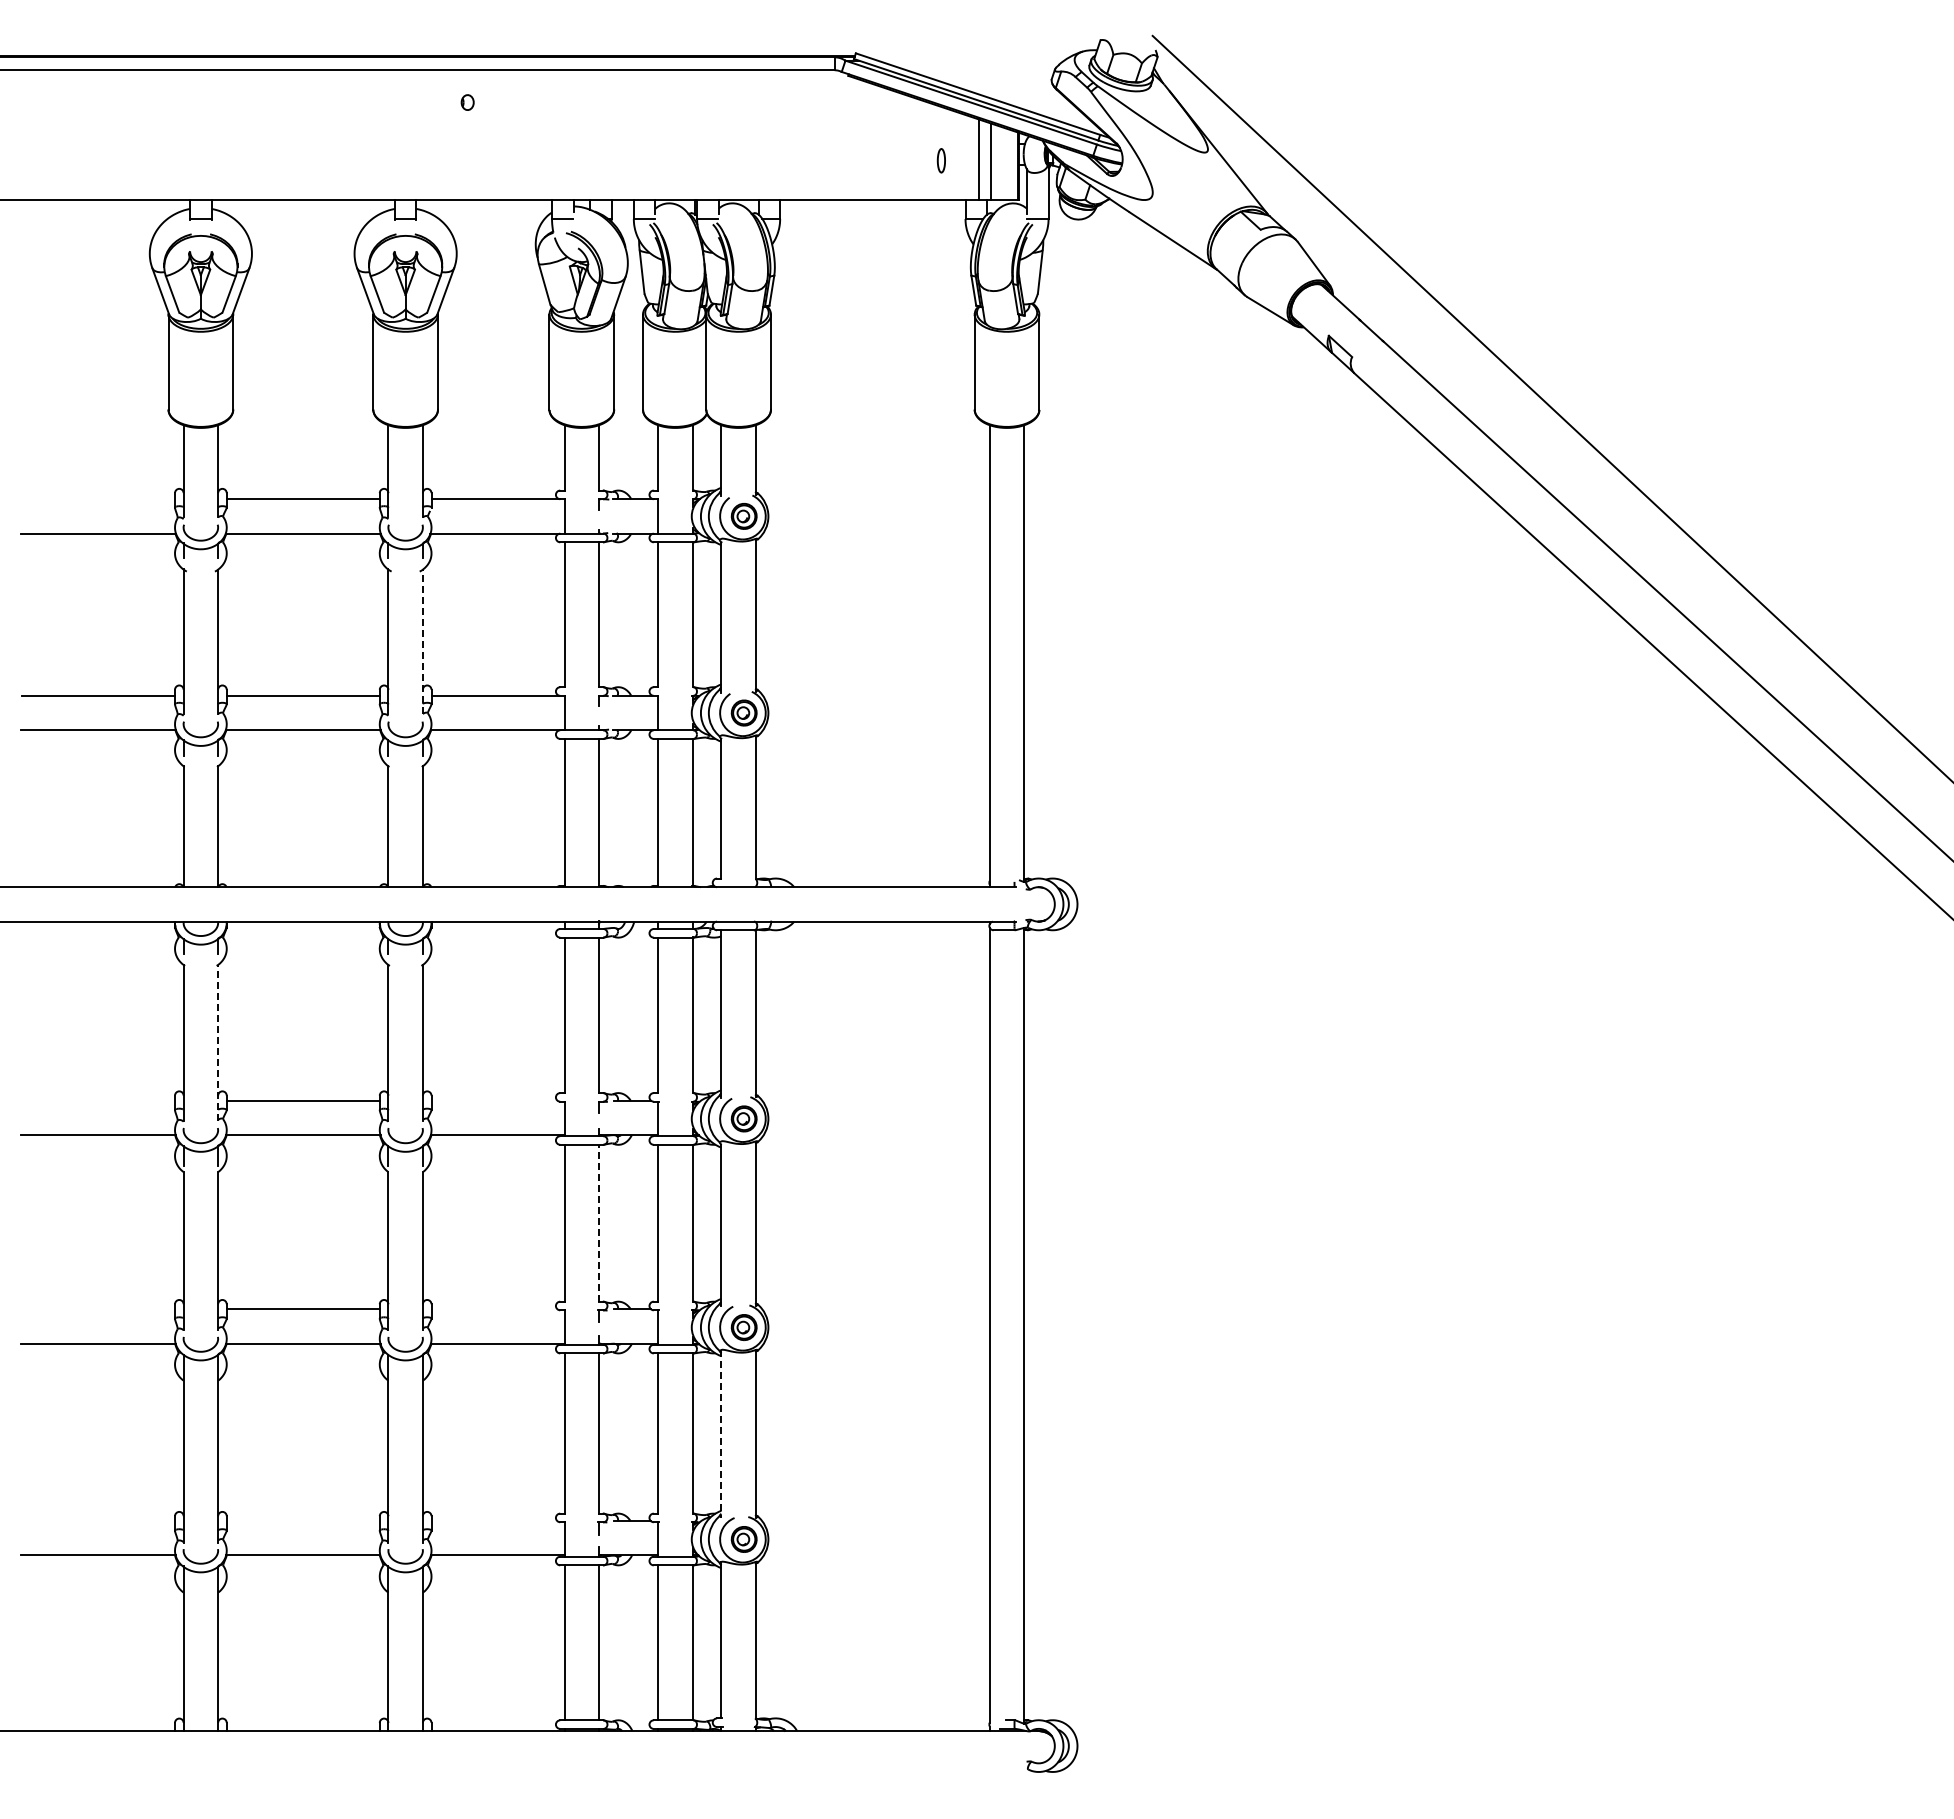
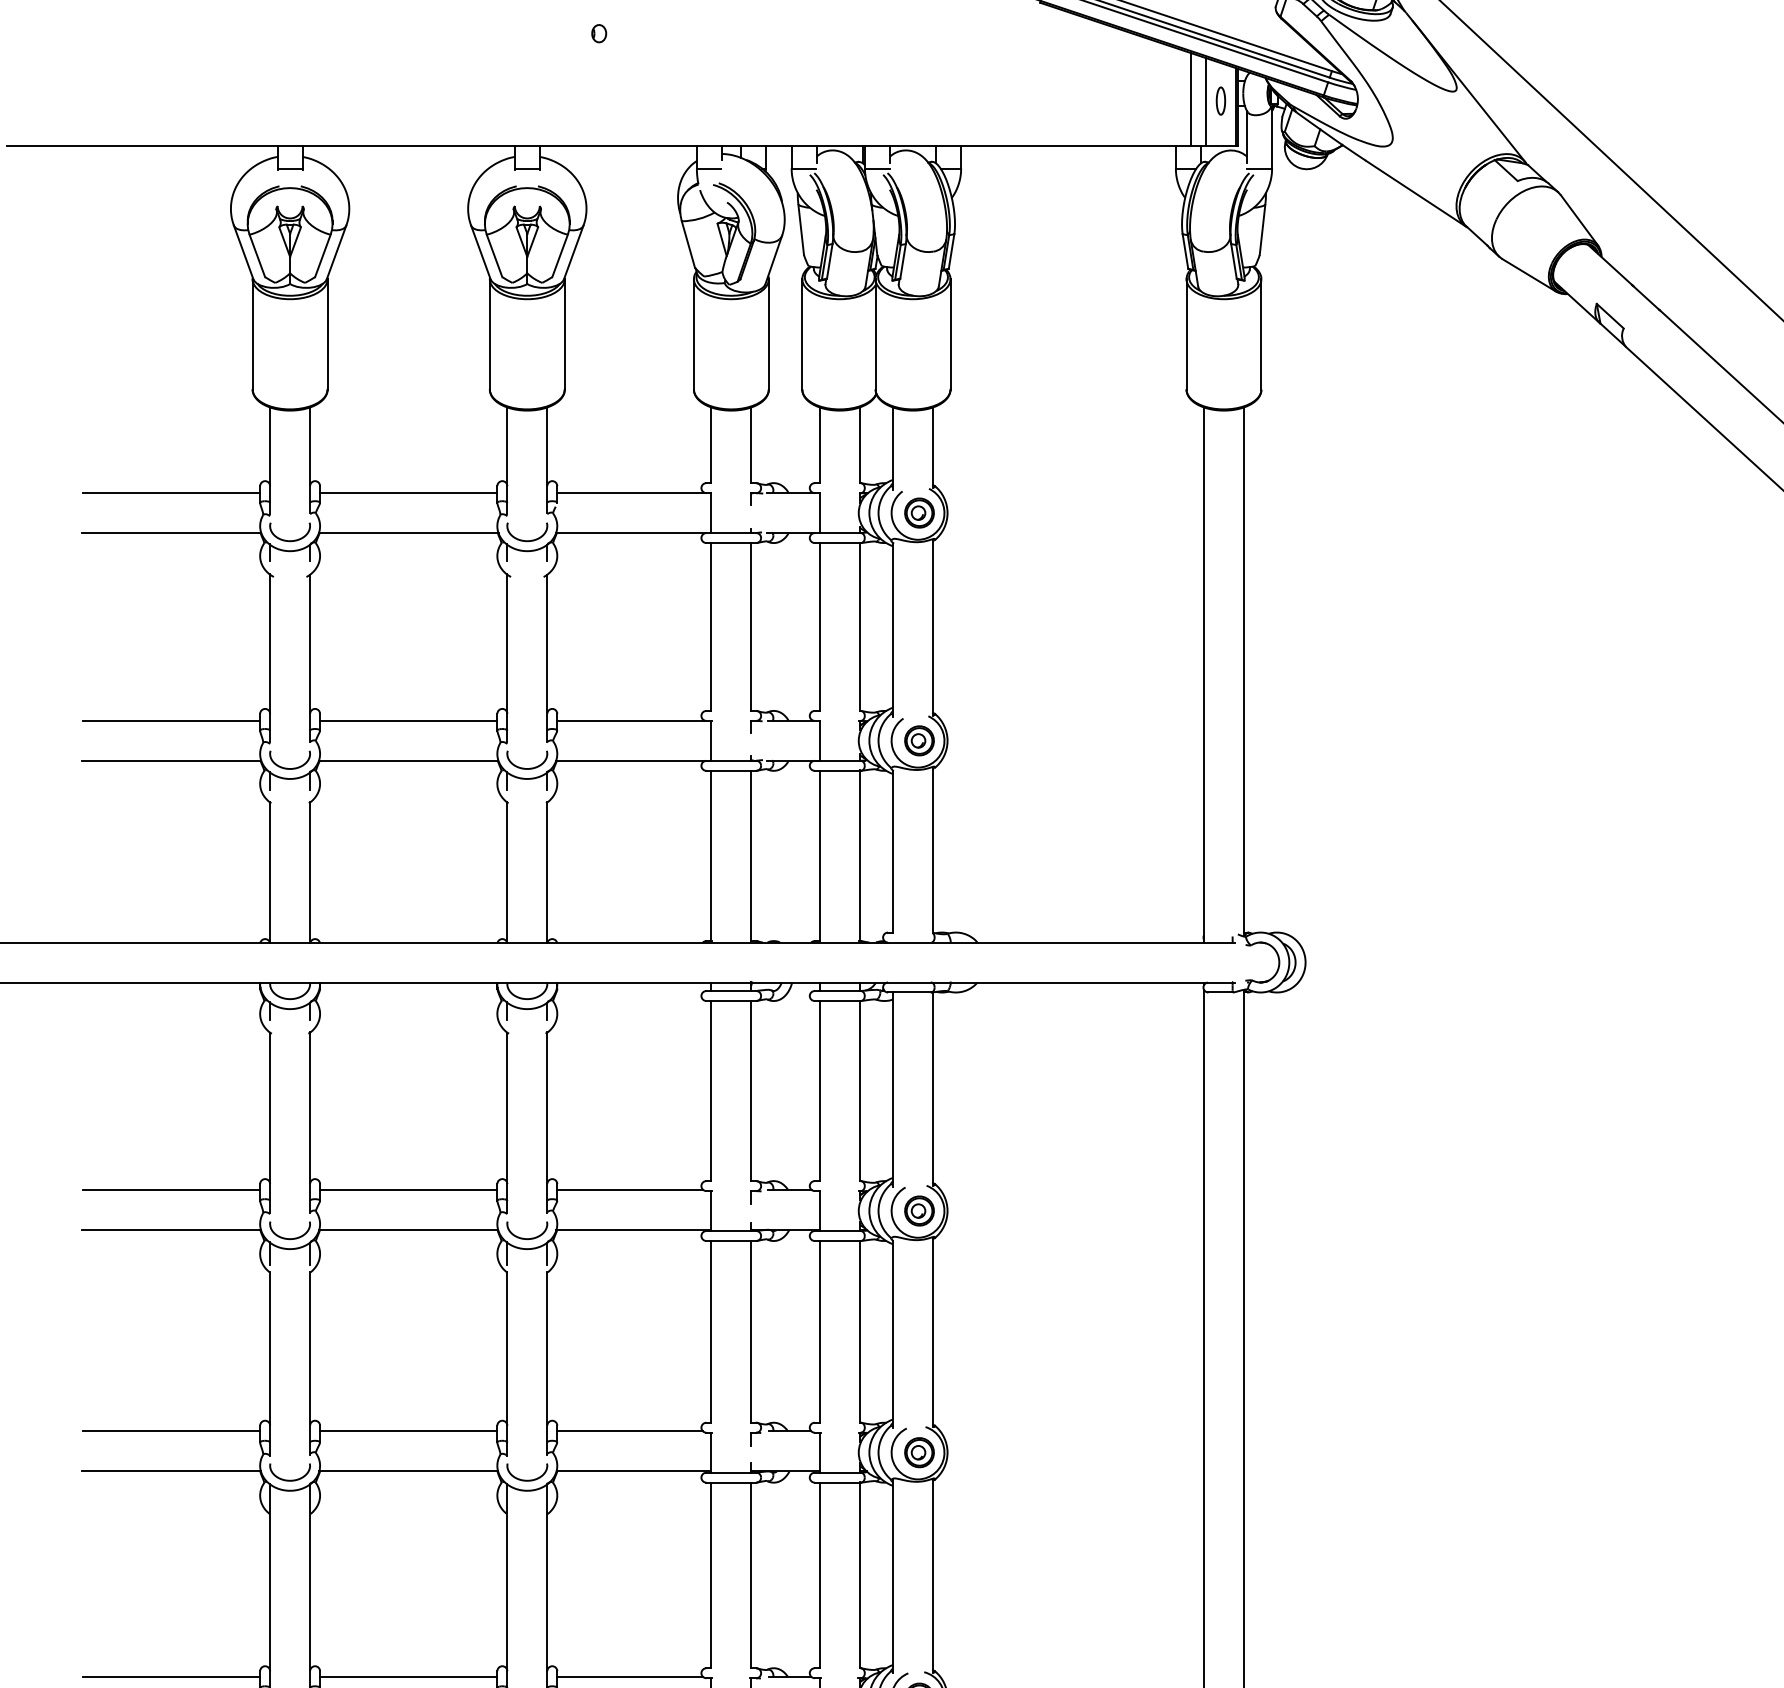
part: (940, 160) -> (1219, 100), moved
line: (98, 499) -> (171, 493), added
line: (422, 641) -> (546, 657), dashed -> solid
line: (218, 1042) -> (310, 1122), dashed -> solid
line: (98, 1100) -> (171, 1189), added
line: (494, 1100) -> (630, 1189), added
line: (599, 1222) -> (751, 1331), dashed -> solid
line: (98, 1309) -> (171, 1431), added
line: (494, 1309) -> (630, 1431), added
line: (721, 1434) -> (893, 1576), dashed -> solid
line: (98, 1520) -> (171, 1676), added
line: (302, 1520) -> (407, 1676), added
line: (494, 1520) -> (630, 1676), added

